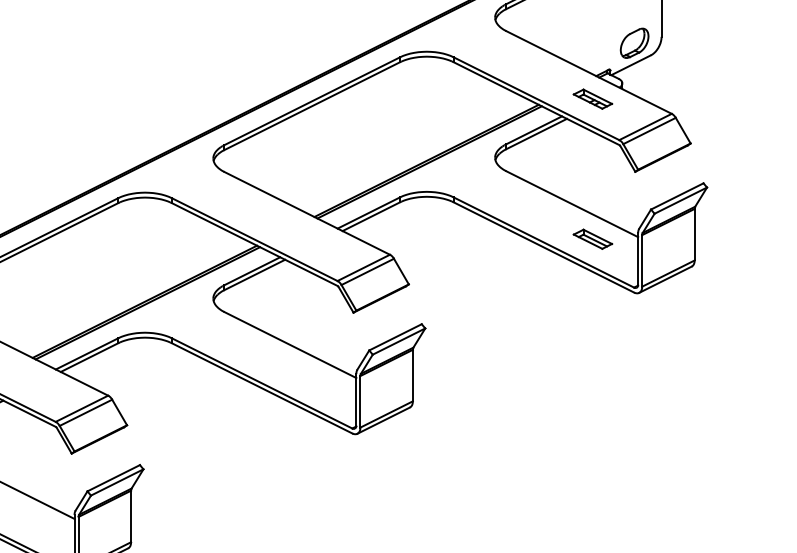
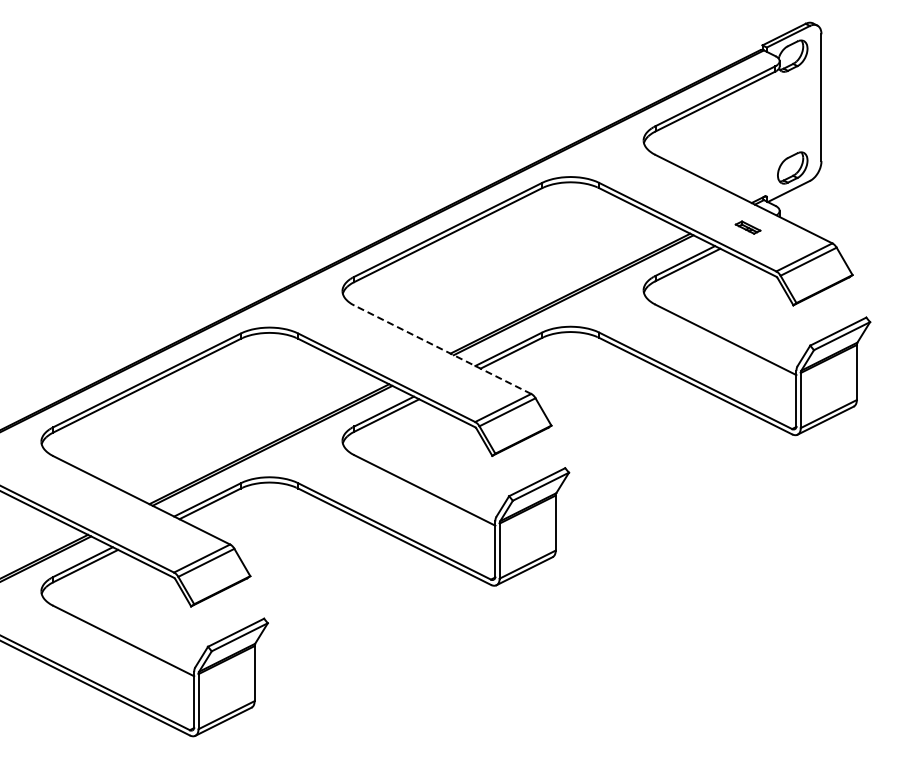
part: (592, 98) -> (747, 227), size x0.6
line: (306, 213) -> (442, 349), solid -> dashed
part: (592, 239) -> (747, 377), removed

